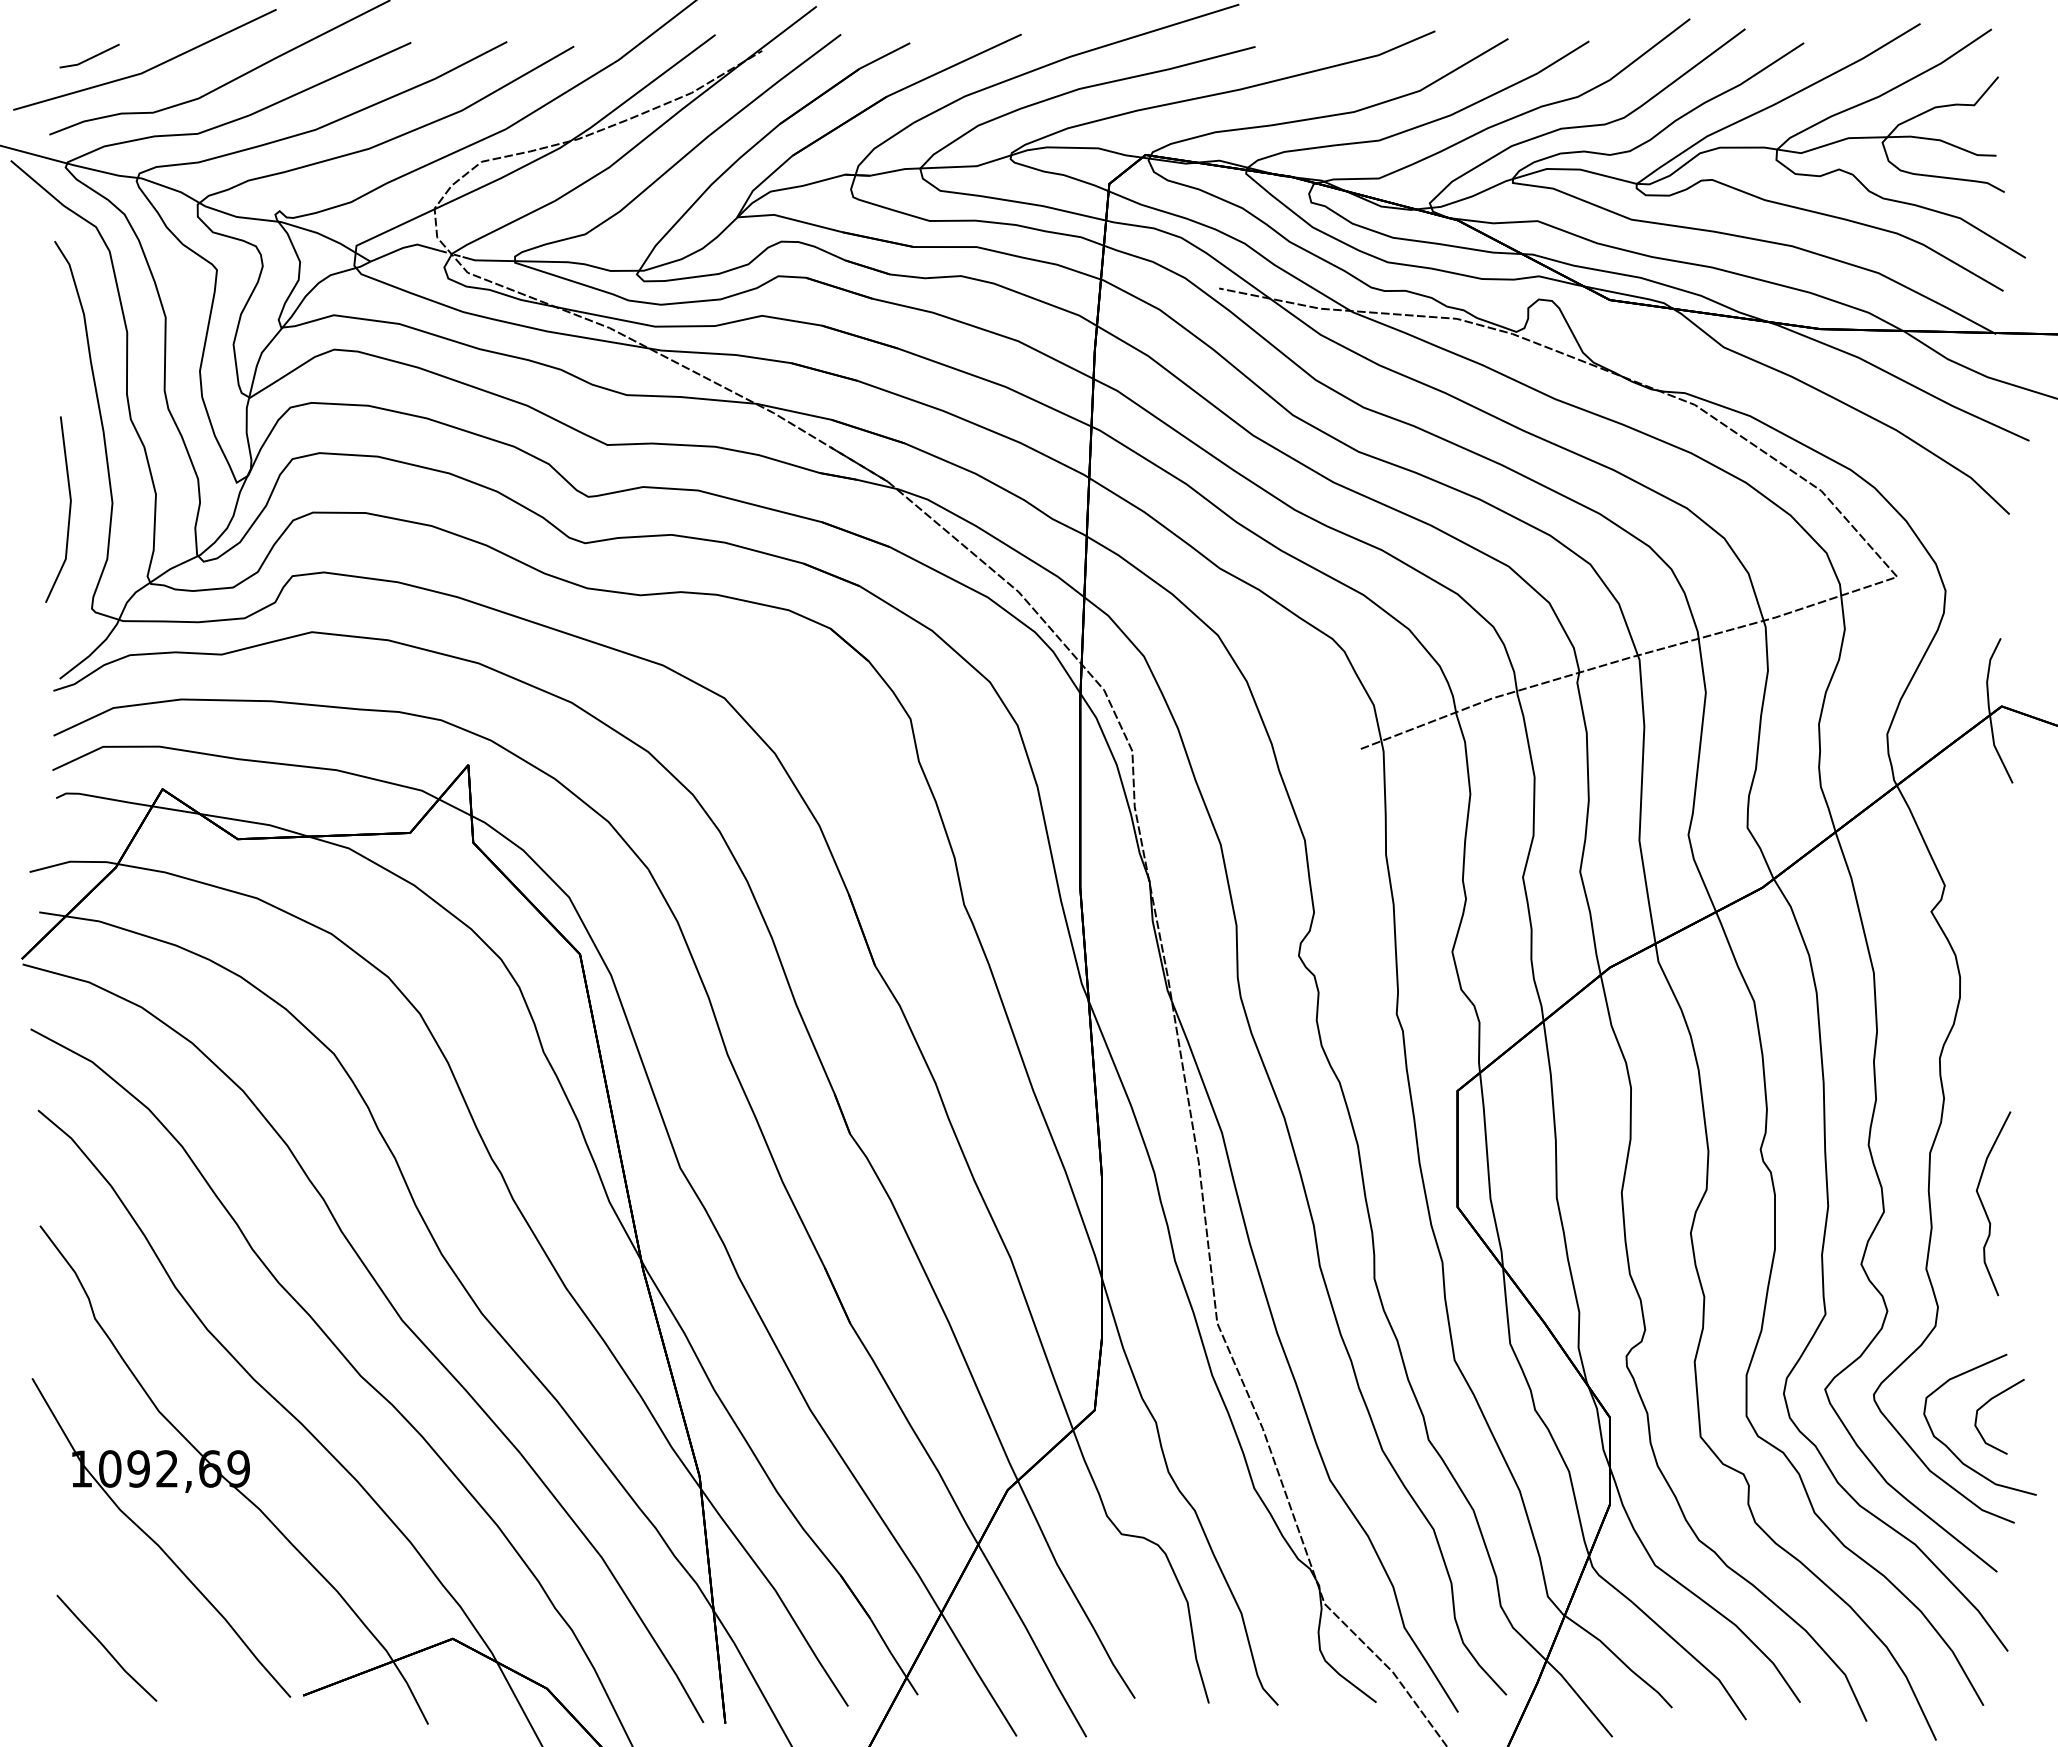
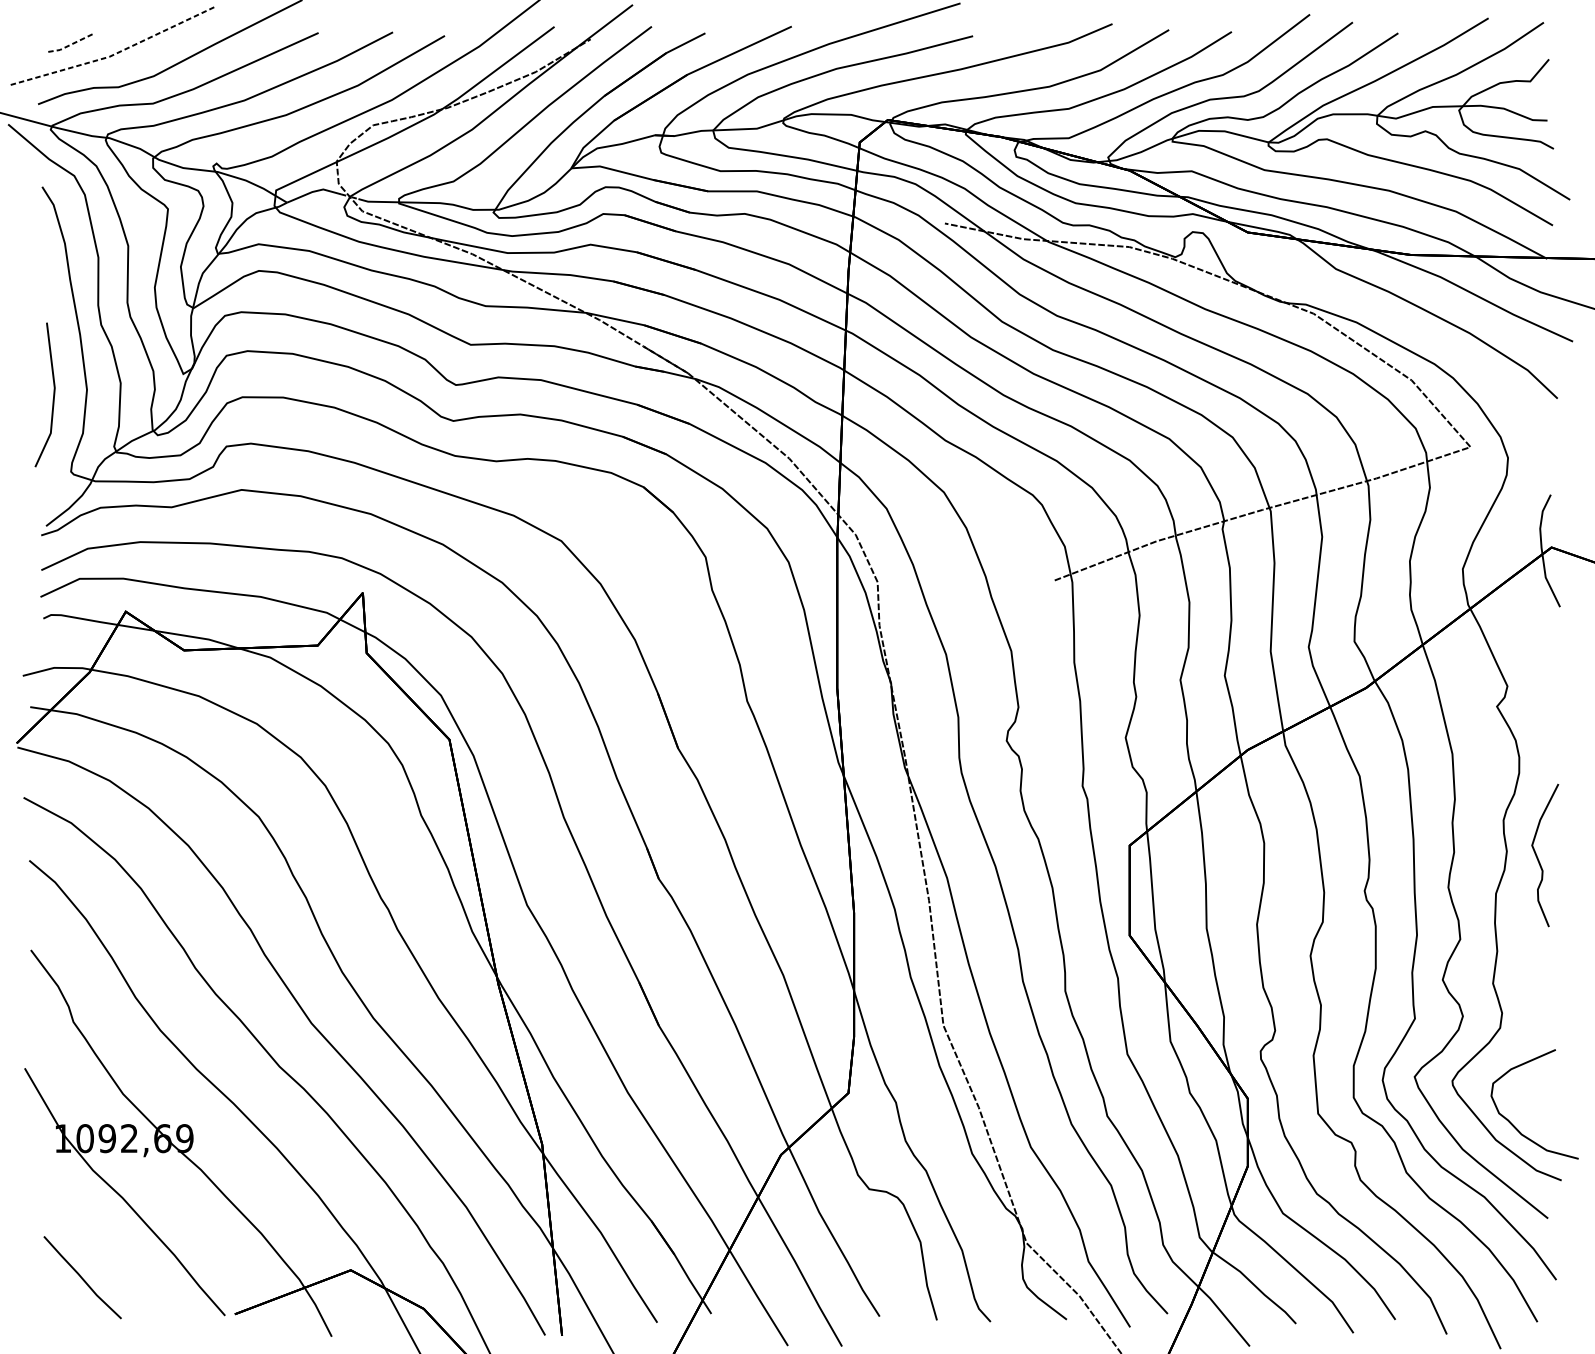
line: (89, 59) -> (69, 45), solid -> dashed
line: (147, 70) -> (114, 54), solid -> dashed
curve: (1984, 1206) -> (1538, 857), moved
curve: (1987, 1403) -> (1540, 1087), removed

